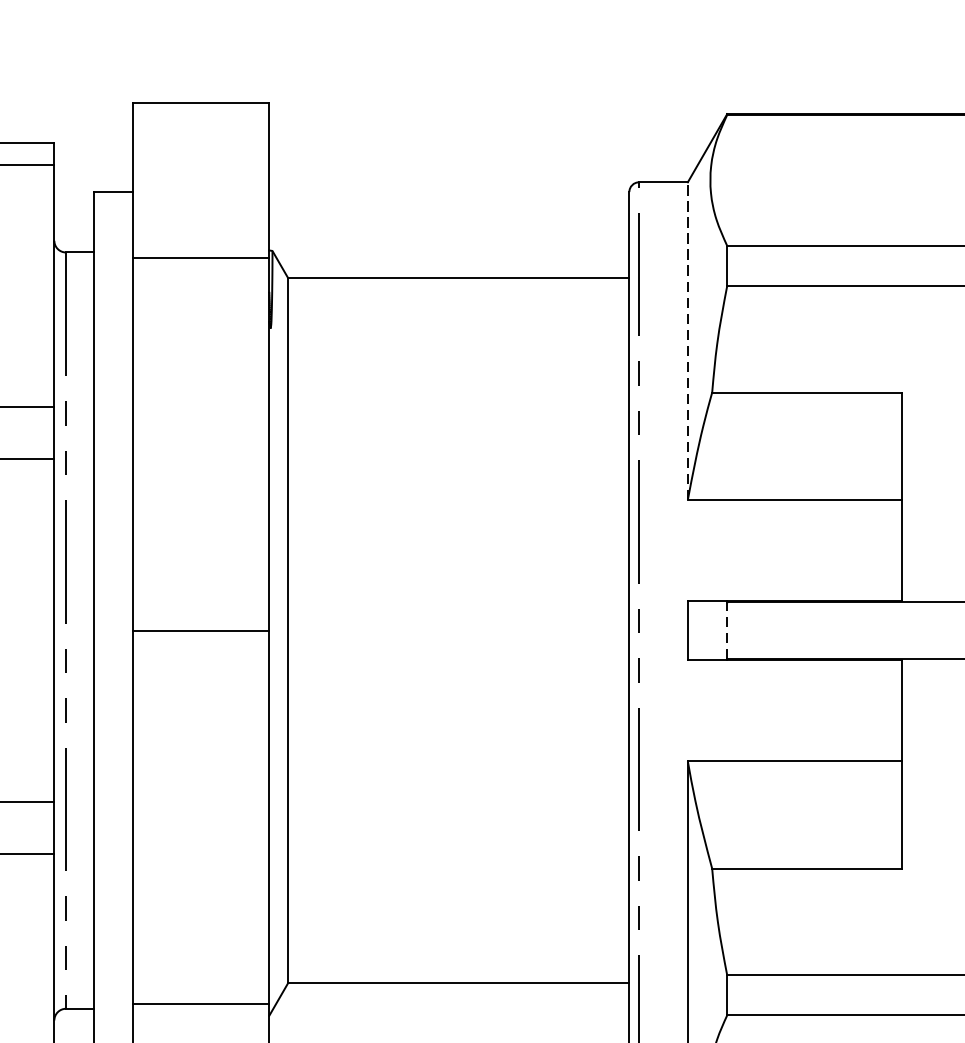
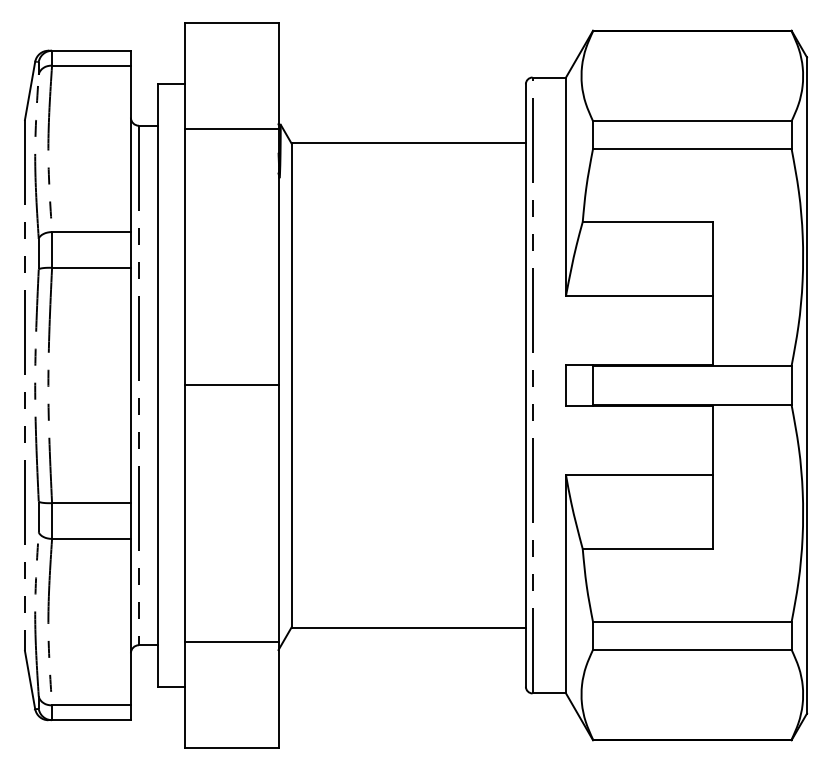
line: (688, 340) -> (566, 186), dashed -> solid
line: (727, 630) -> (593, 385), dashed -> solid

